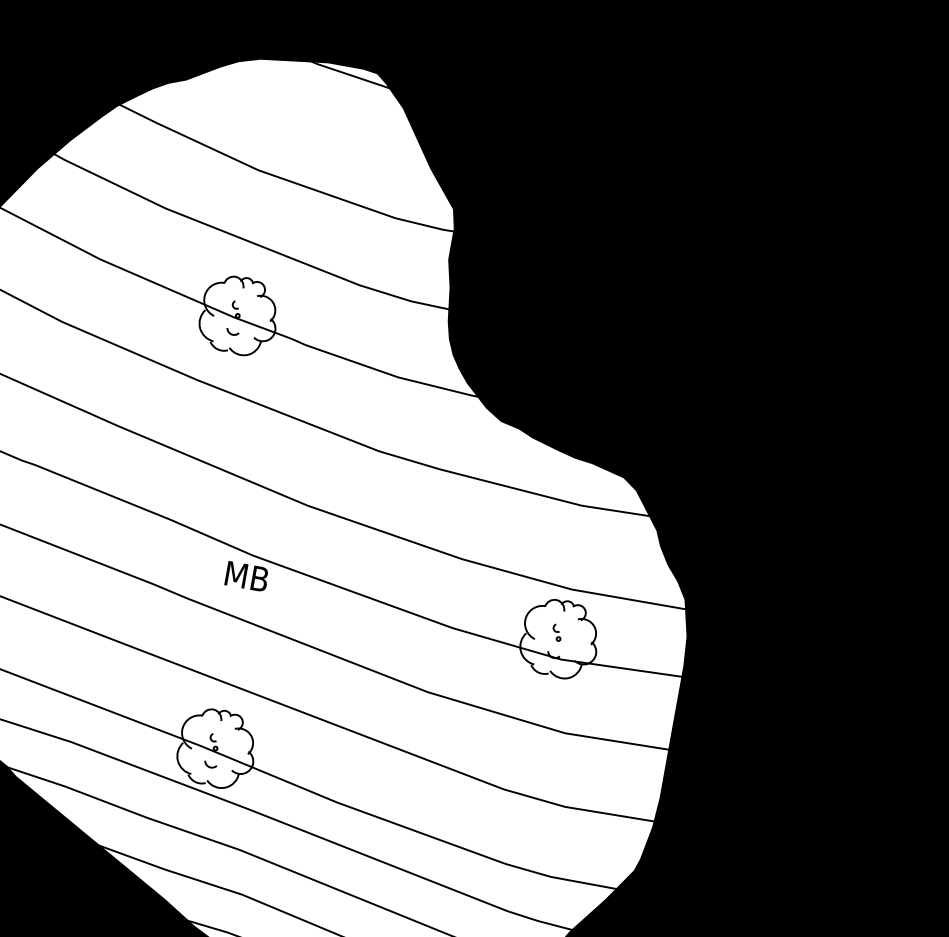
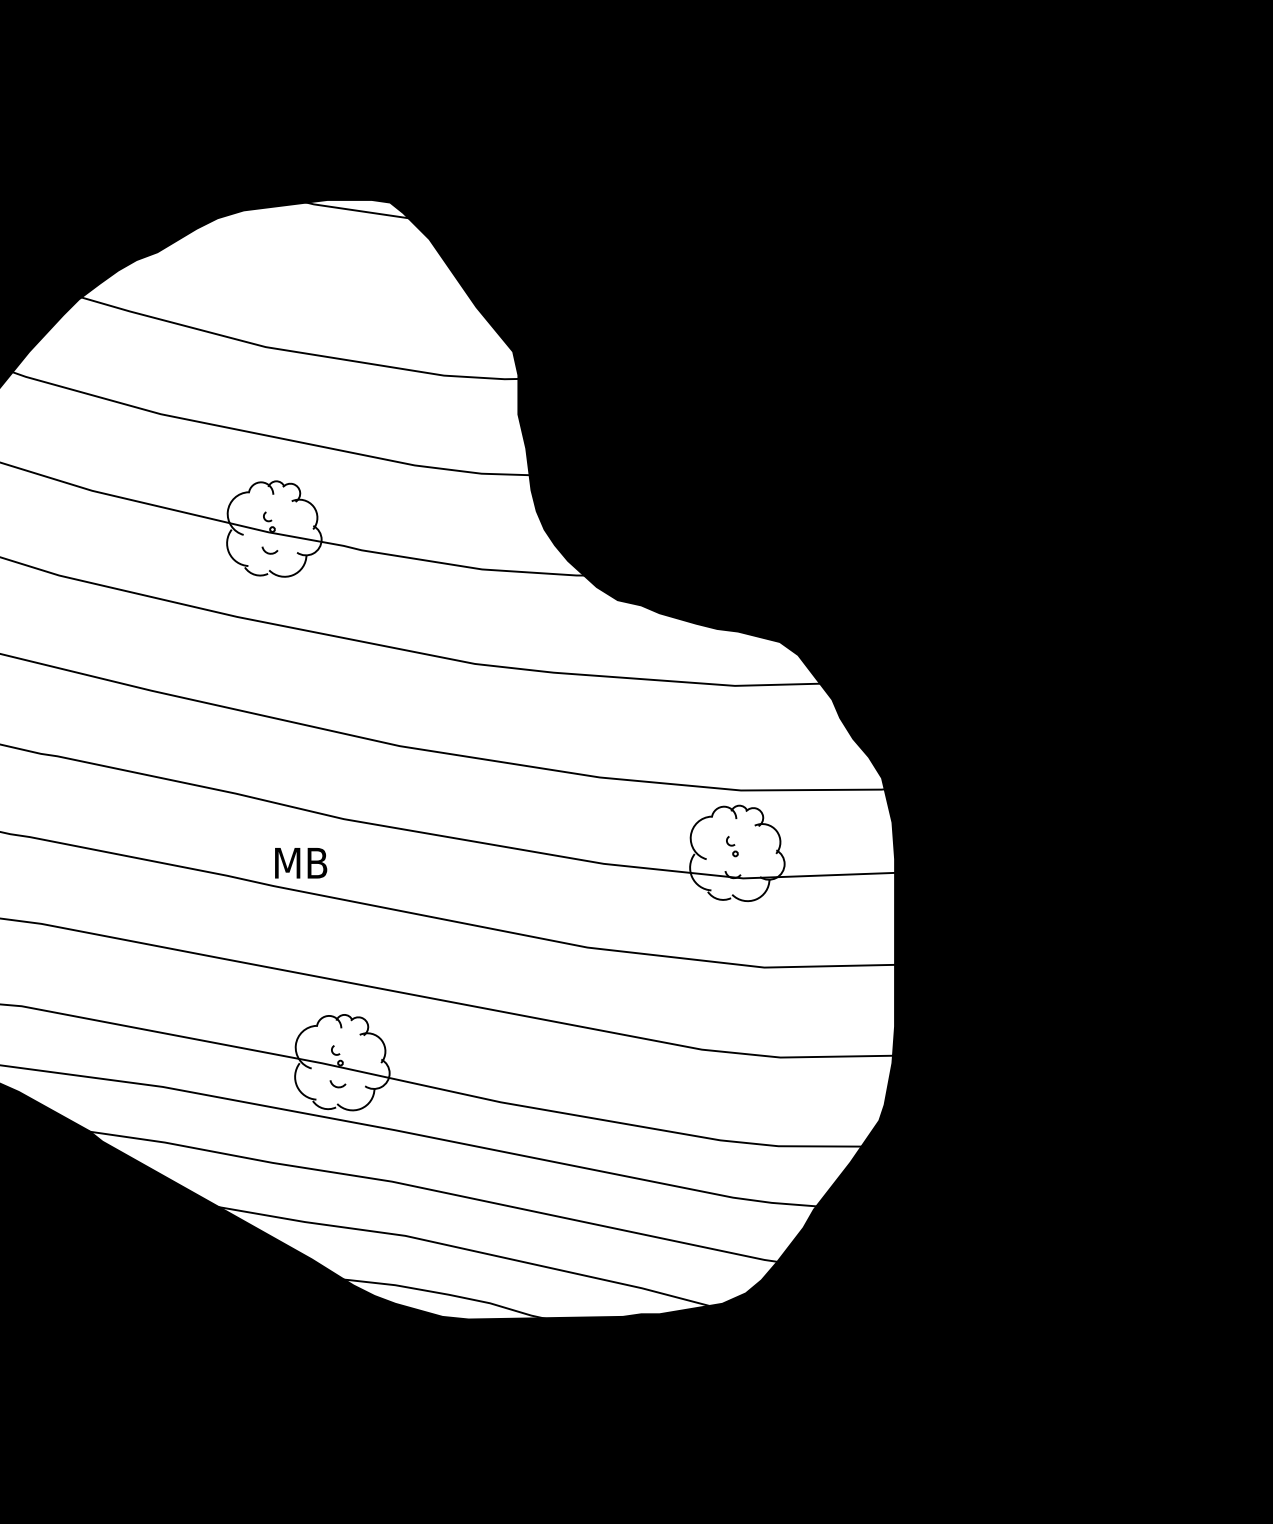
text: (247, 576) -> (301, 863), moved

